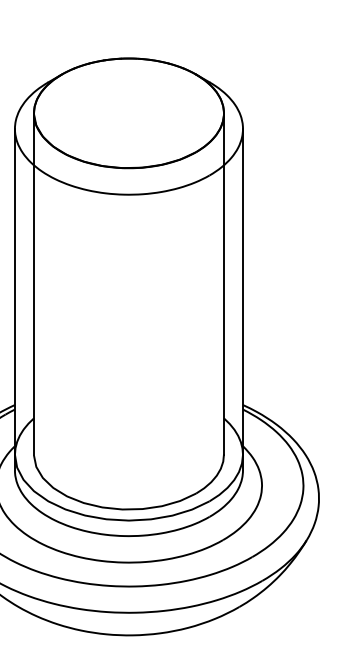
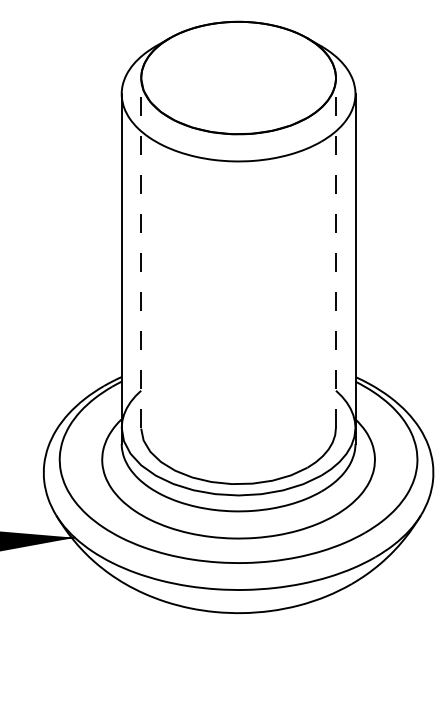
line: (34, 284) -> (141, 253), solid -> dashed
line: (224, 284) -> (336, 253), solid -> dashed

